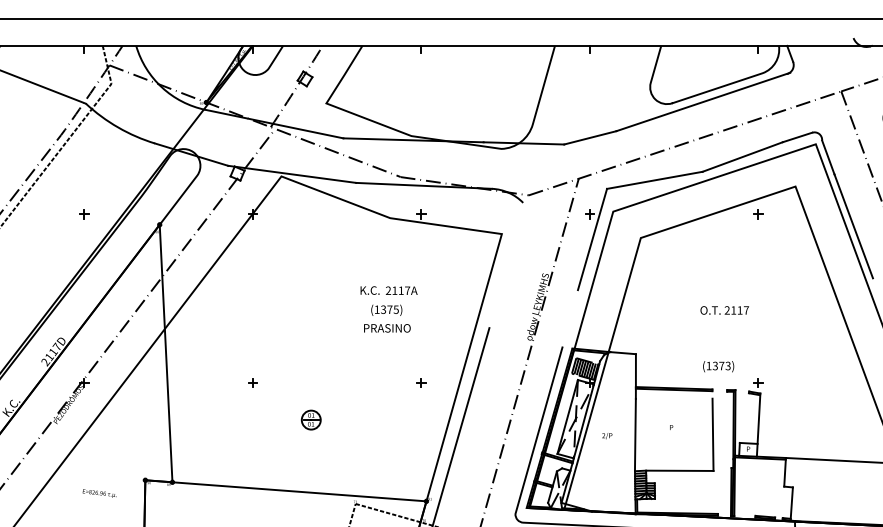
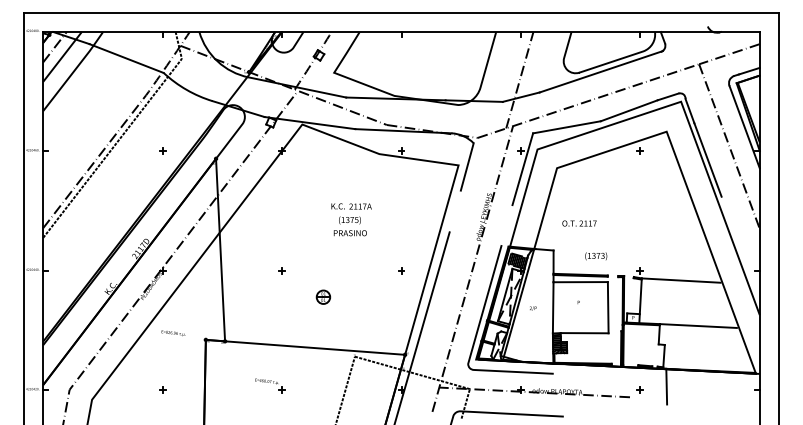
line: (587, 114) -> (519, 80), added
line: (513, 235) -> (466, 166), added
text: (388, 308) -> (351, 219), moved
text: (724, 310) -> (579, 223), moved
text: (719, 366) -> (596, 256), moved
line: (814, 396) -> (680, 280), added
line: (673, 399) -> (580, 282), added
text: (99, 493) -> (173, 333), moved

